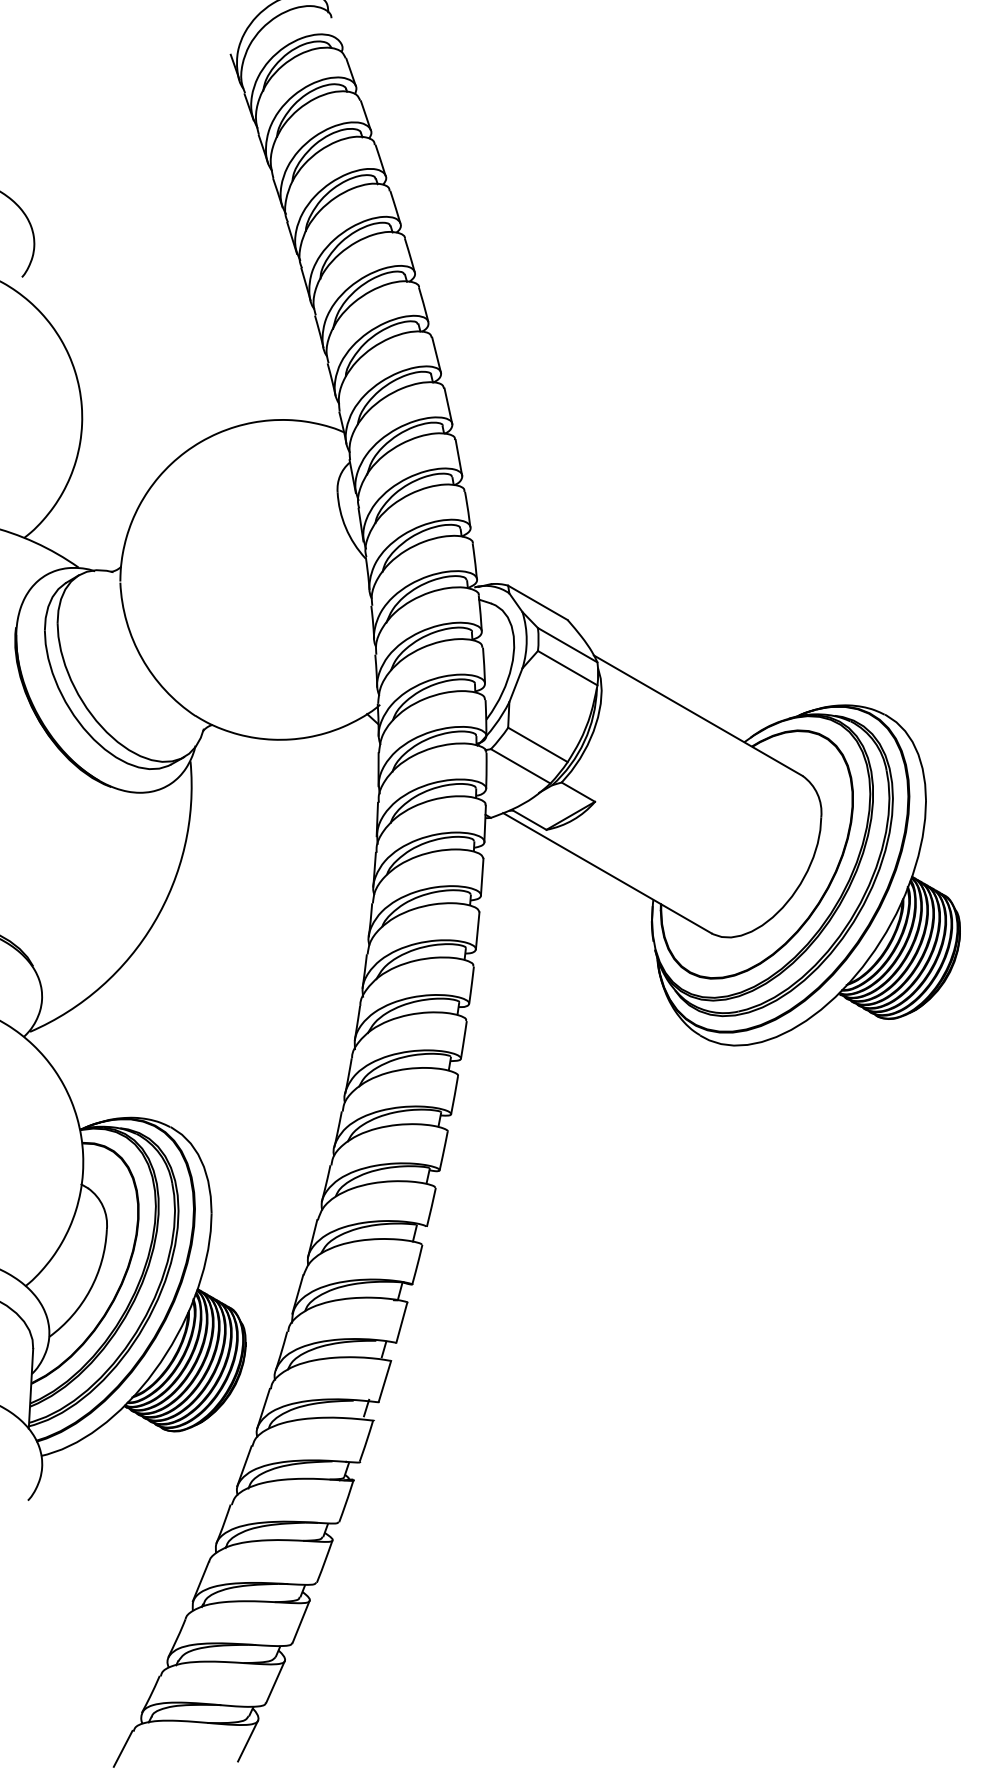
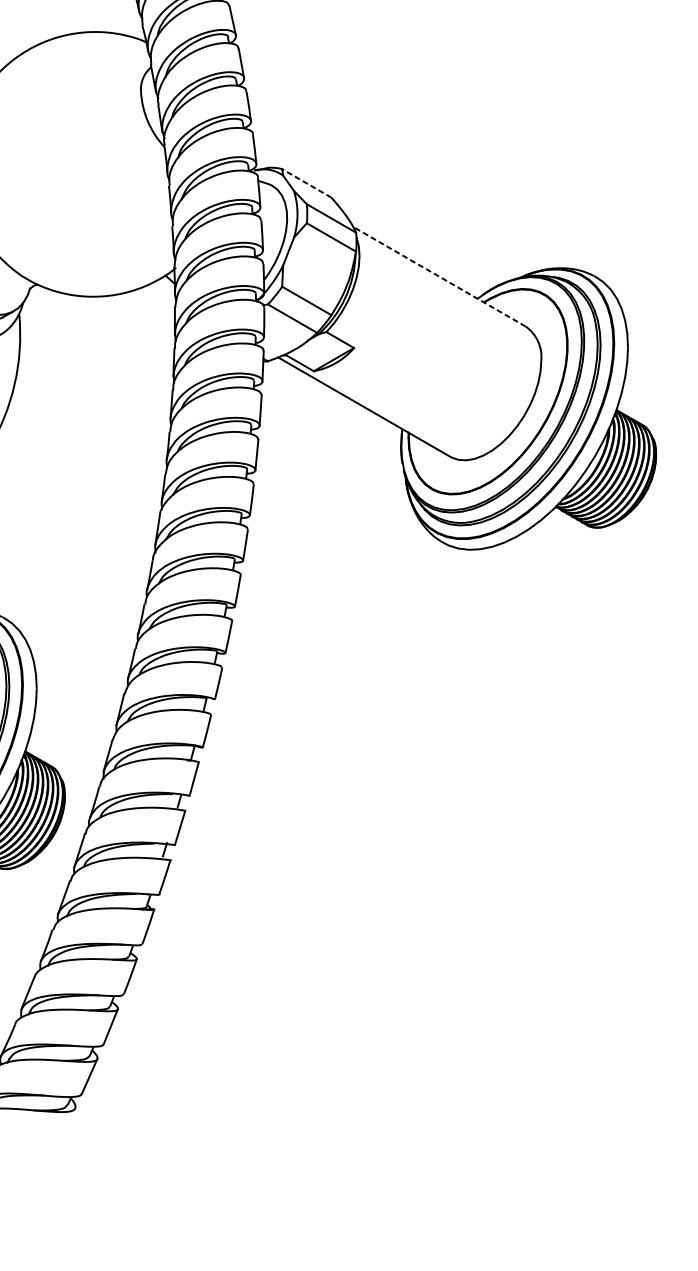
line: (537, 602) -> (306, 183), solid -> dashed
line: (697, 715) -> (438, 276), solid -> dashed
line: (247, 1740) -> (66, 1124), removed

